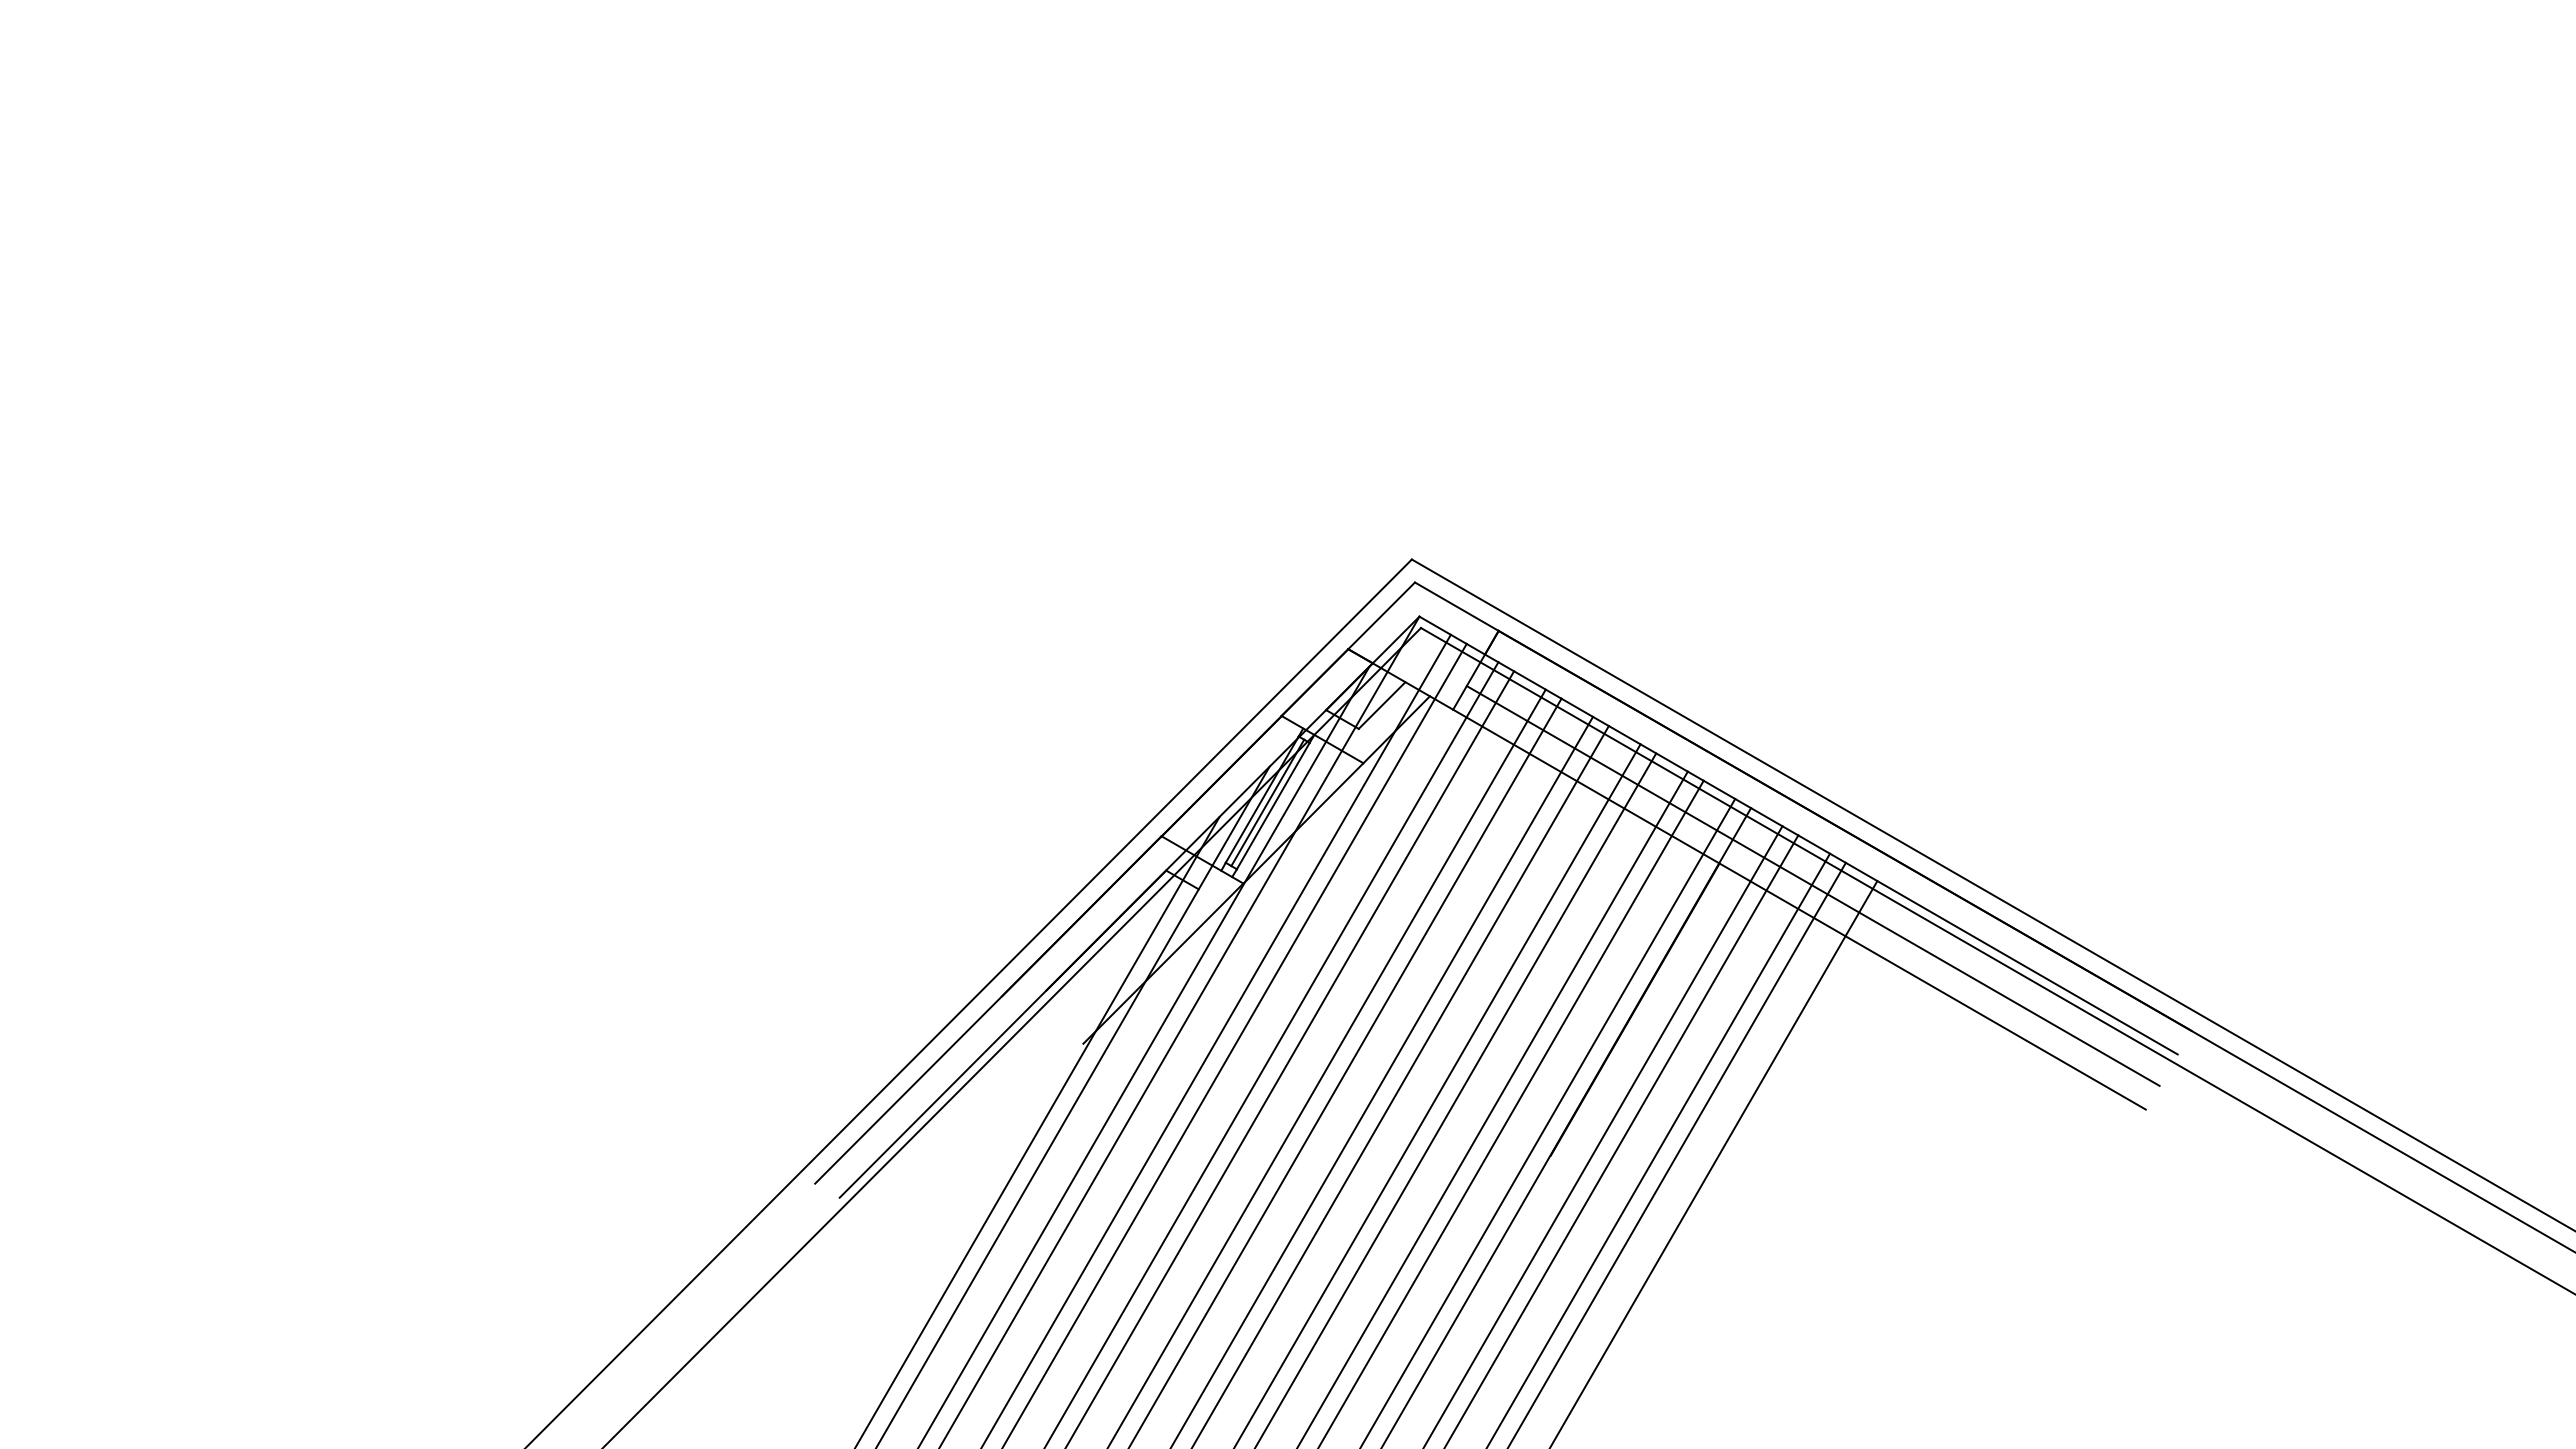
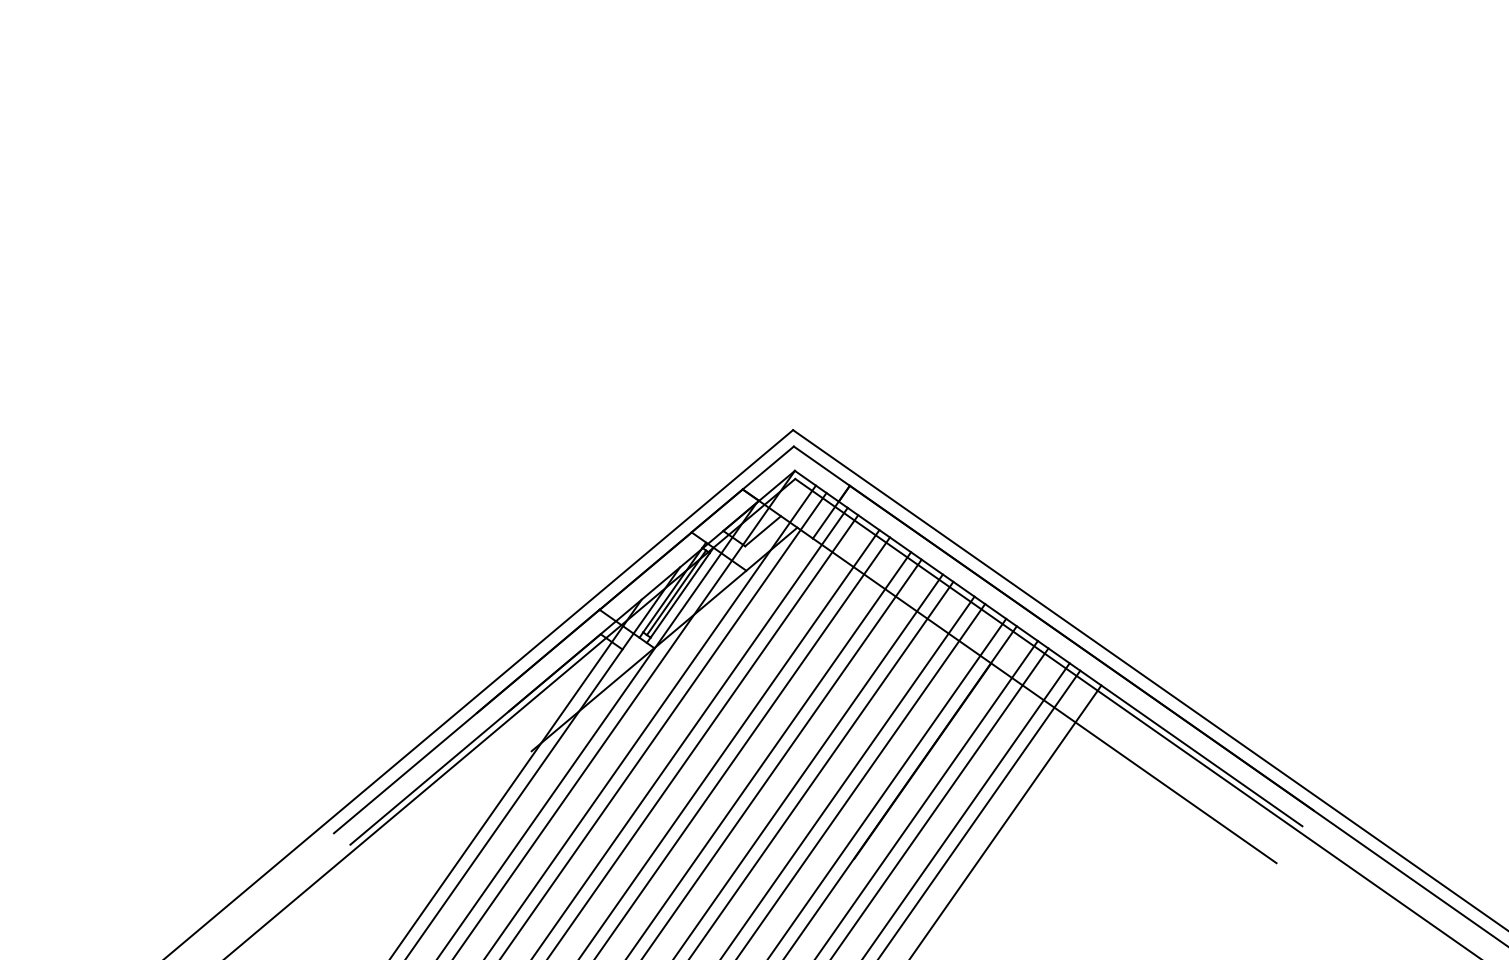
line: (1812, 885) -> (1055, 684), removed

